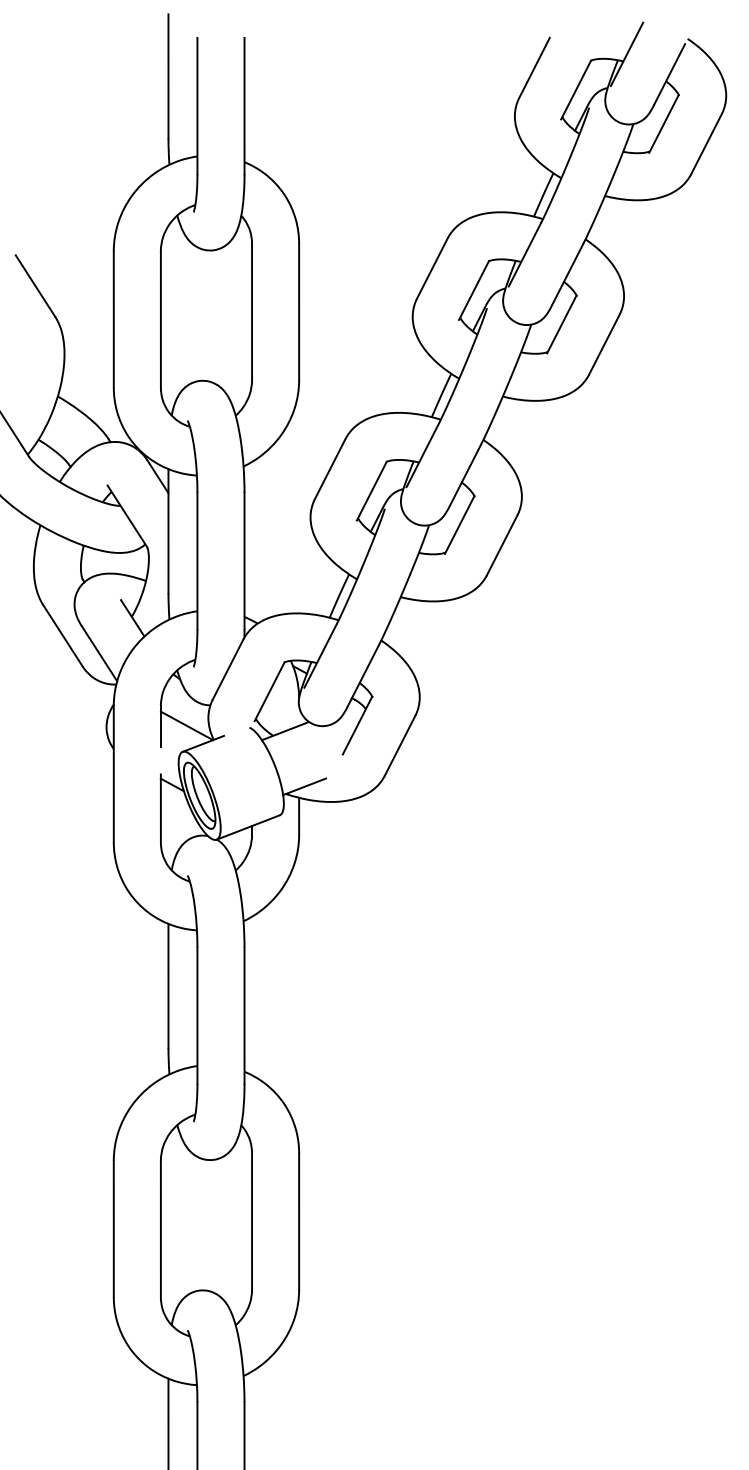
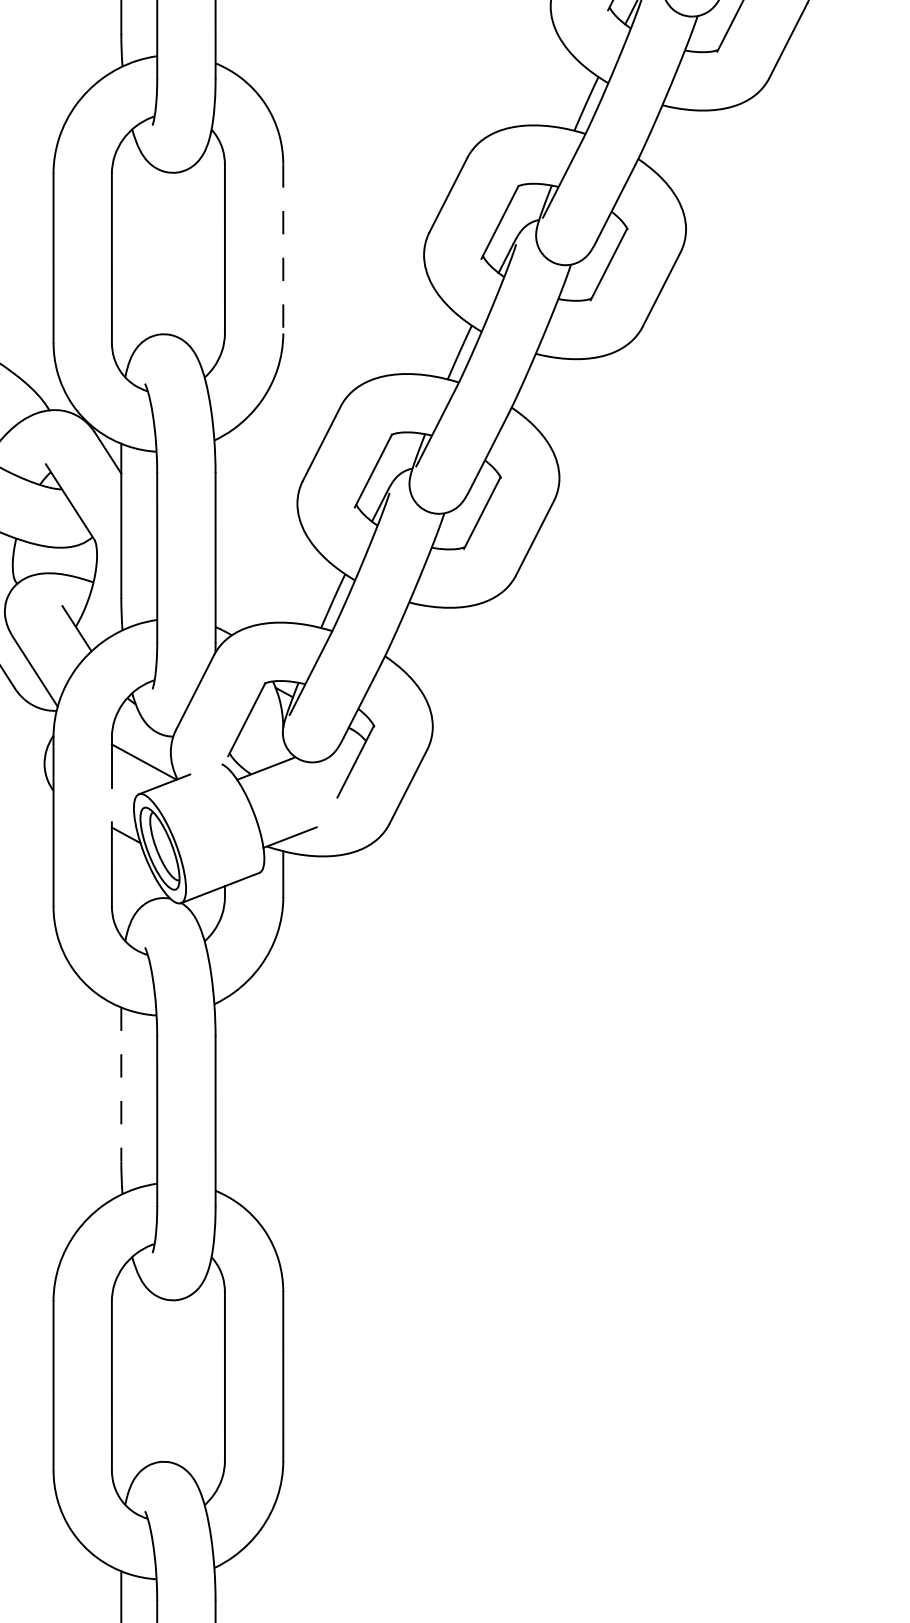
line: (299, 312) -> (283, 249), solid -> dashed
line: (168, 986) -> (121, 1085), solid -> dashed

